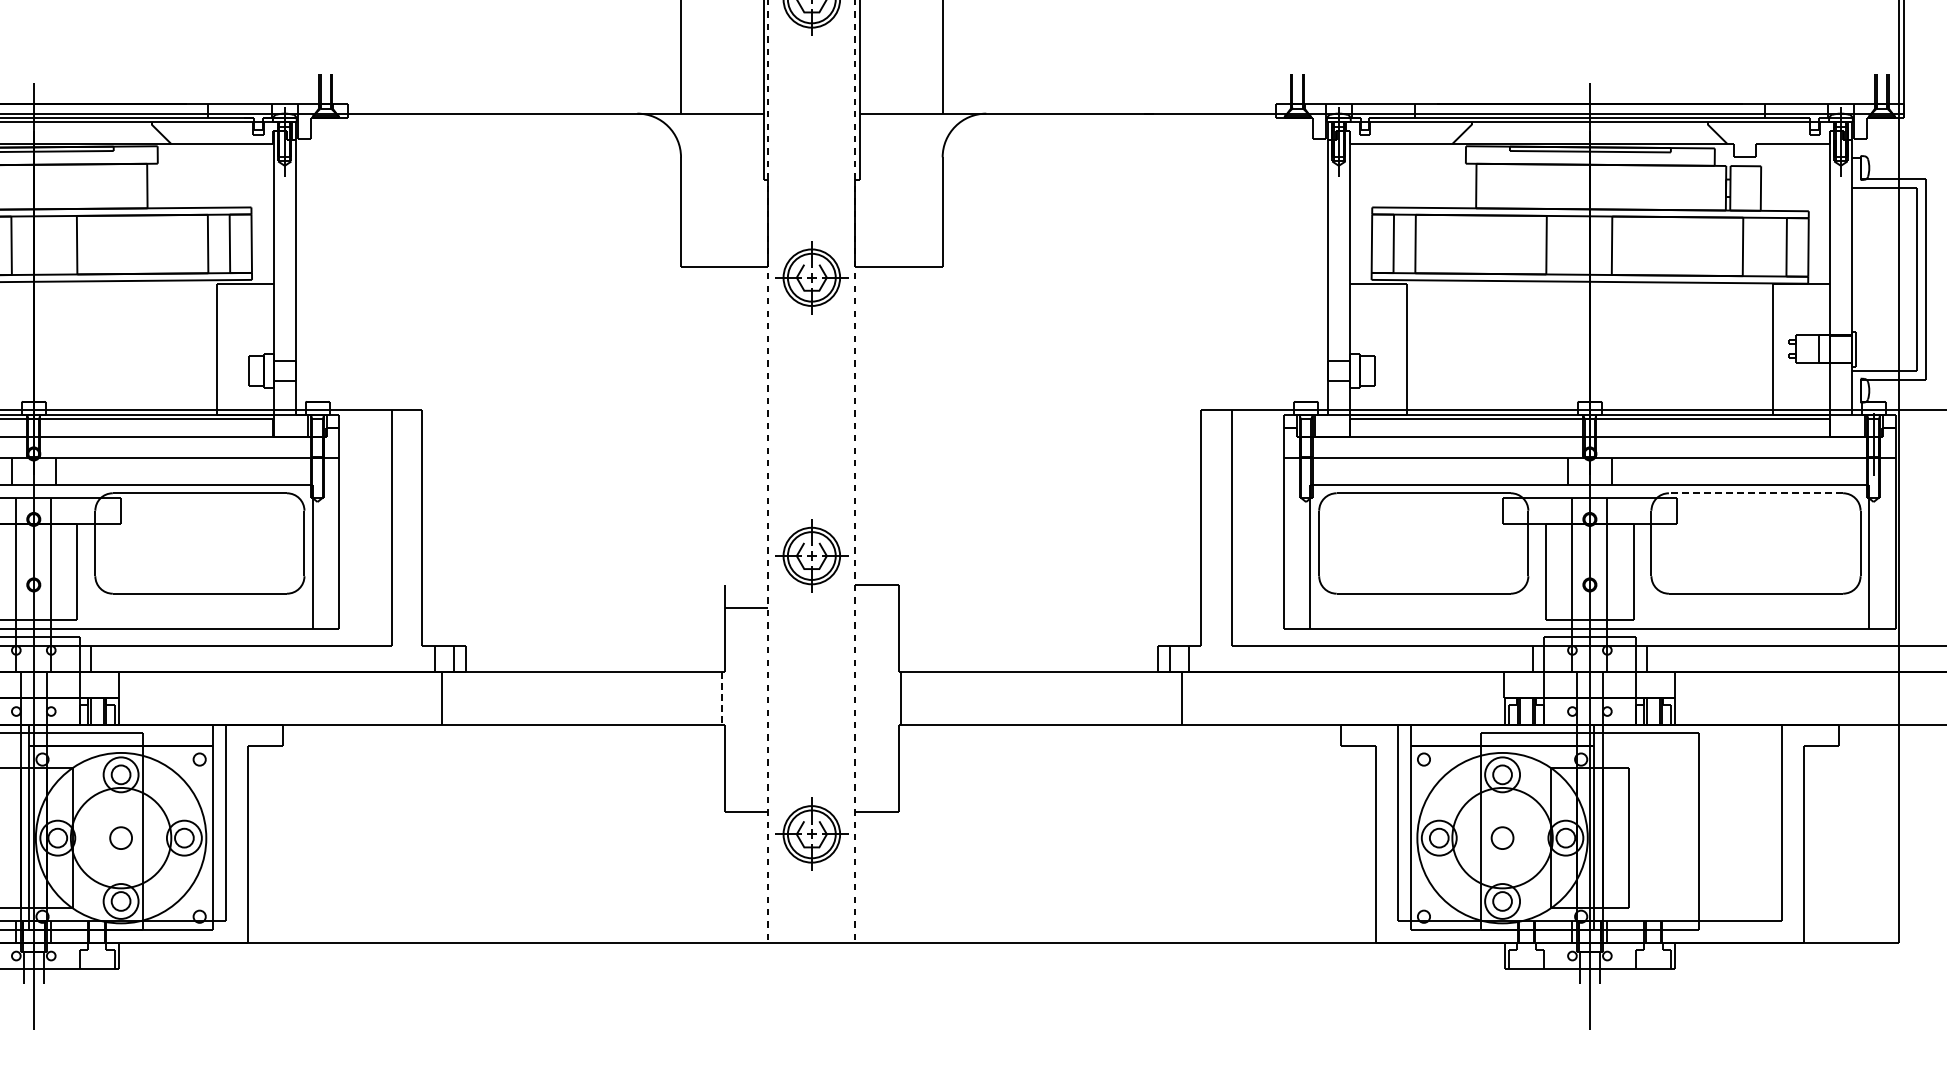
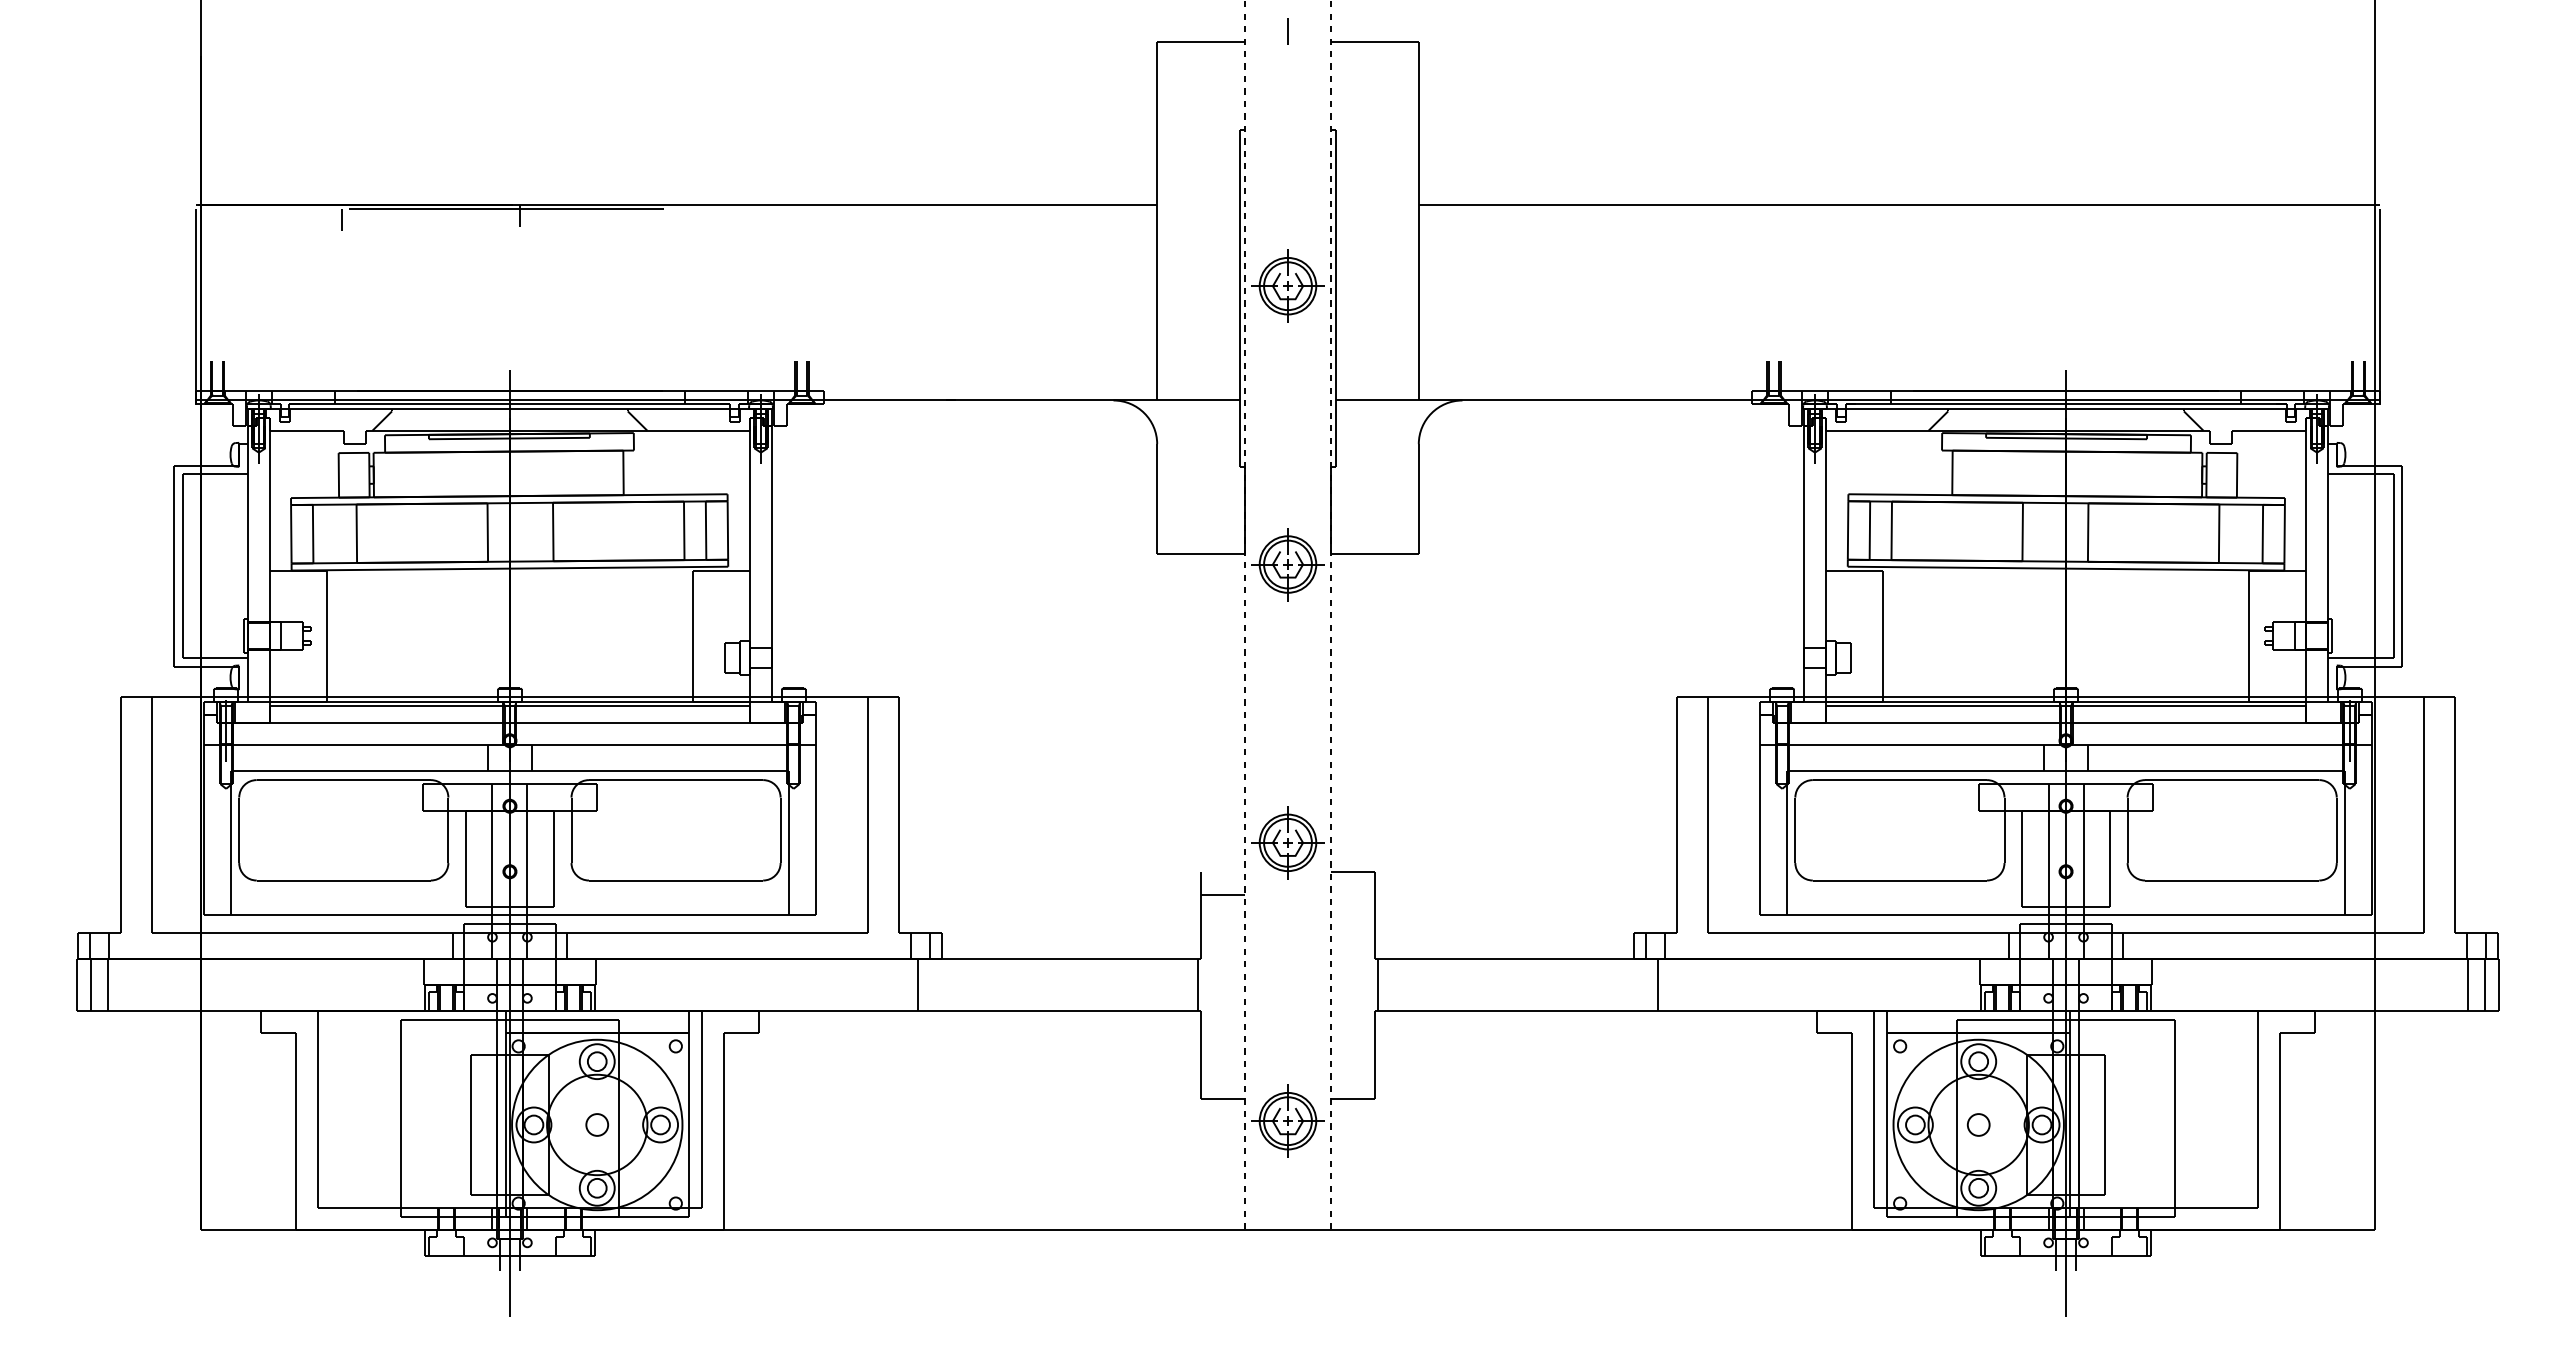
line: (1755, 493) -> (2231, 780), dashed -> solid
line: (722, 698) -> (1198, 985), dashed -> solid

